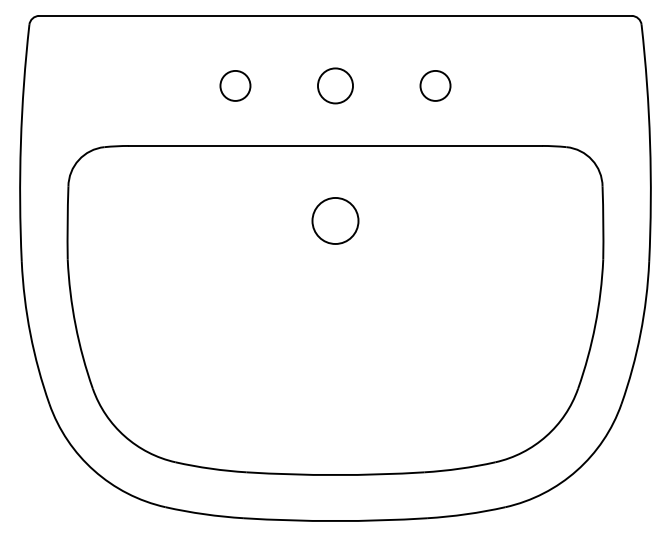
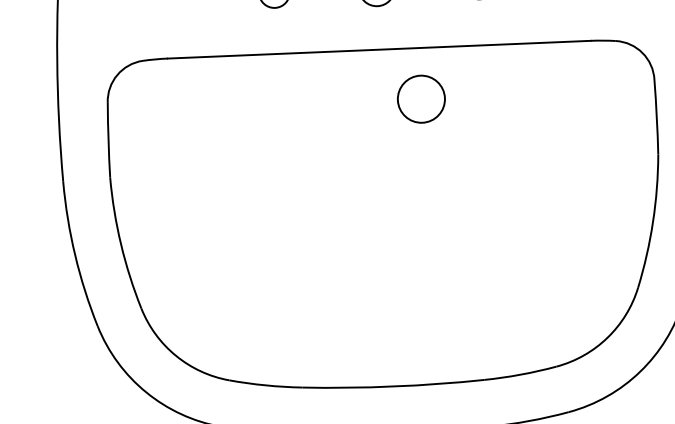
circle: (335, 220) -> (421, 98), moved

